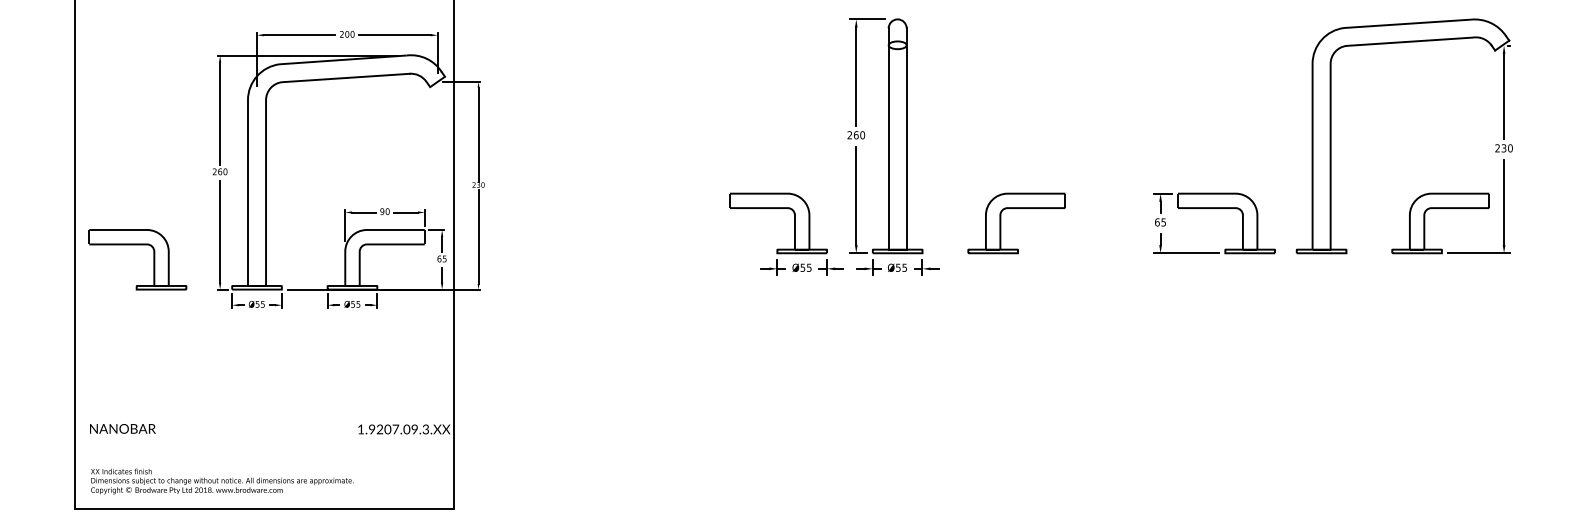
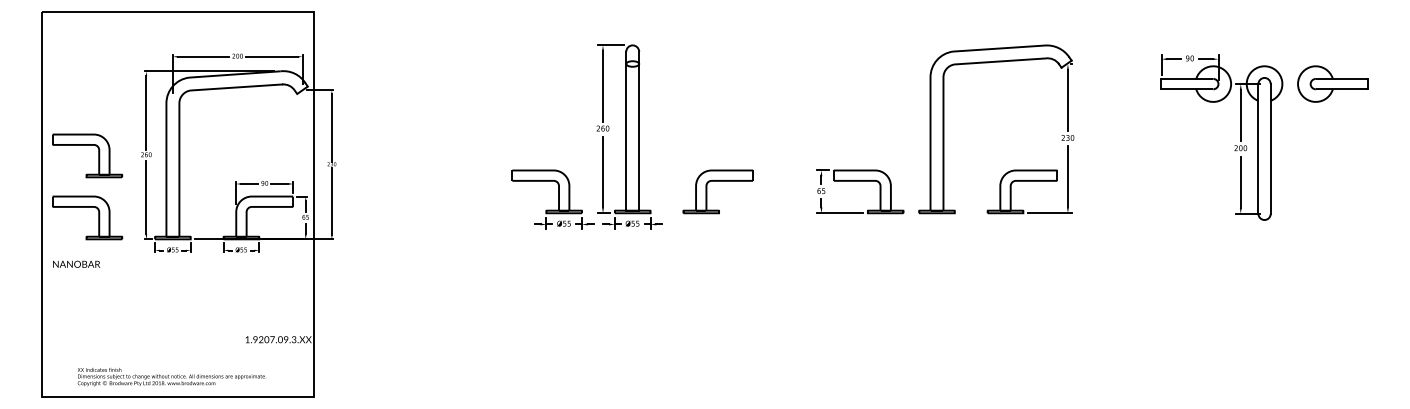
part: (138, 158) -> (87, 145), added
text: (122, 427) -> (76, 263), moved
text: (220, 482) -> (170, 377), moved

